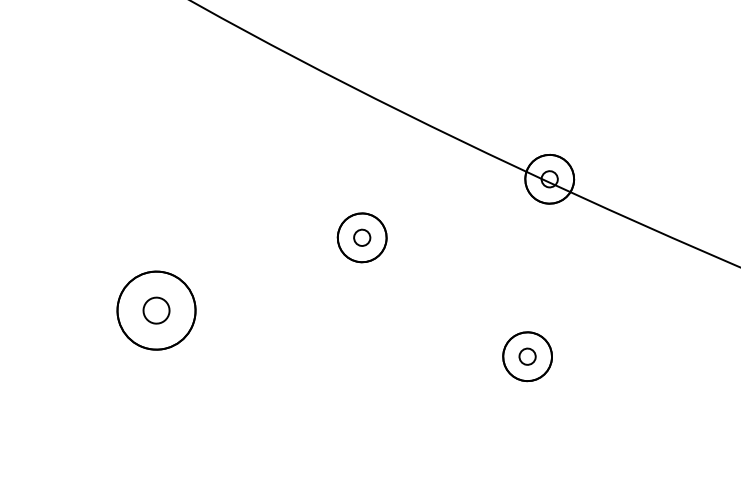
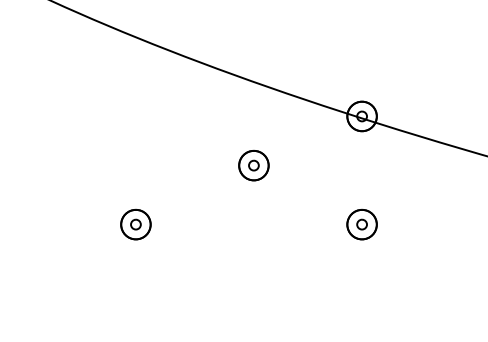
part: (155, 310) -> (135, 224), size x0.62

